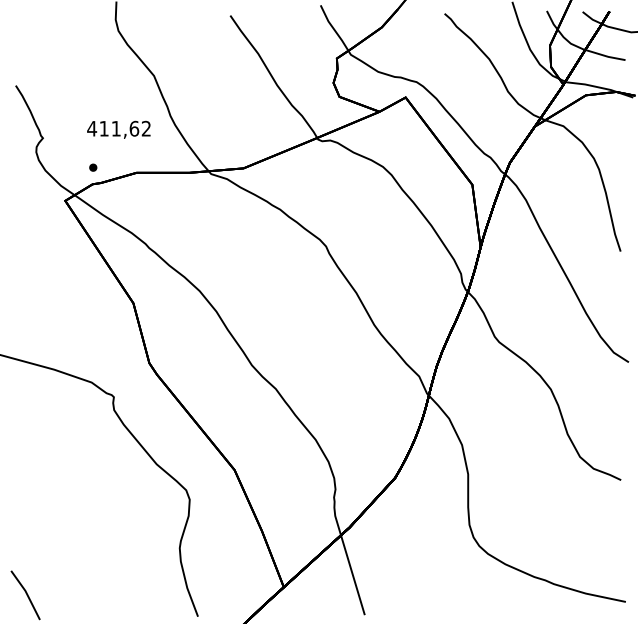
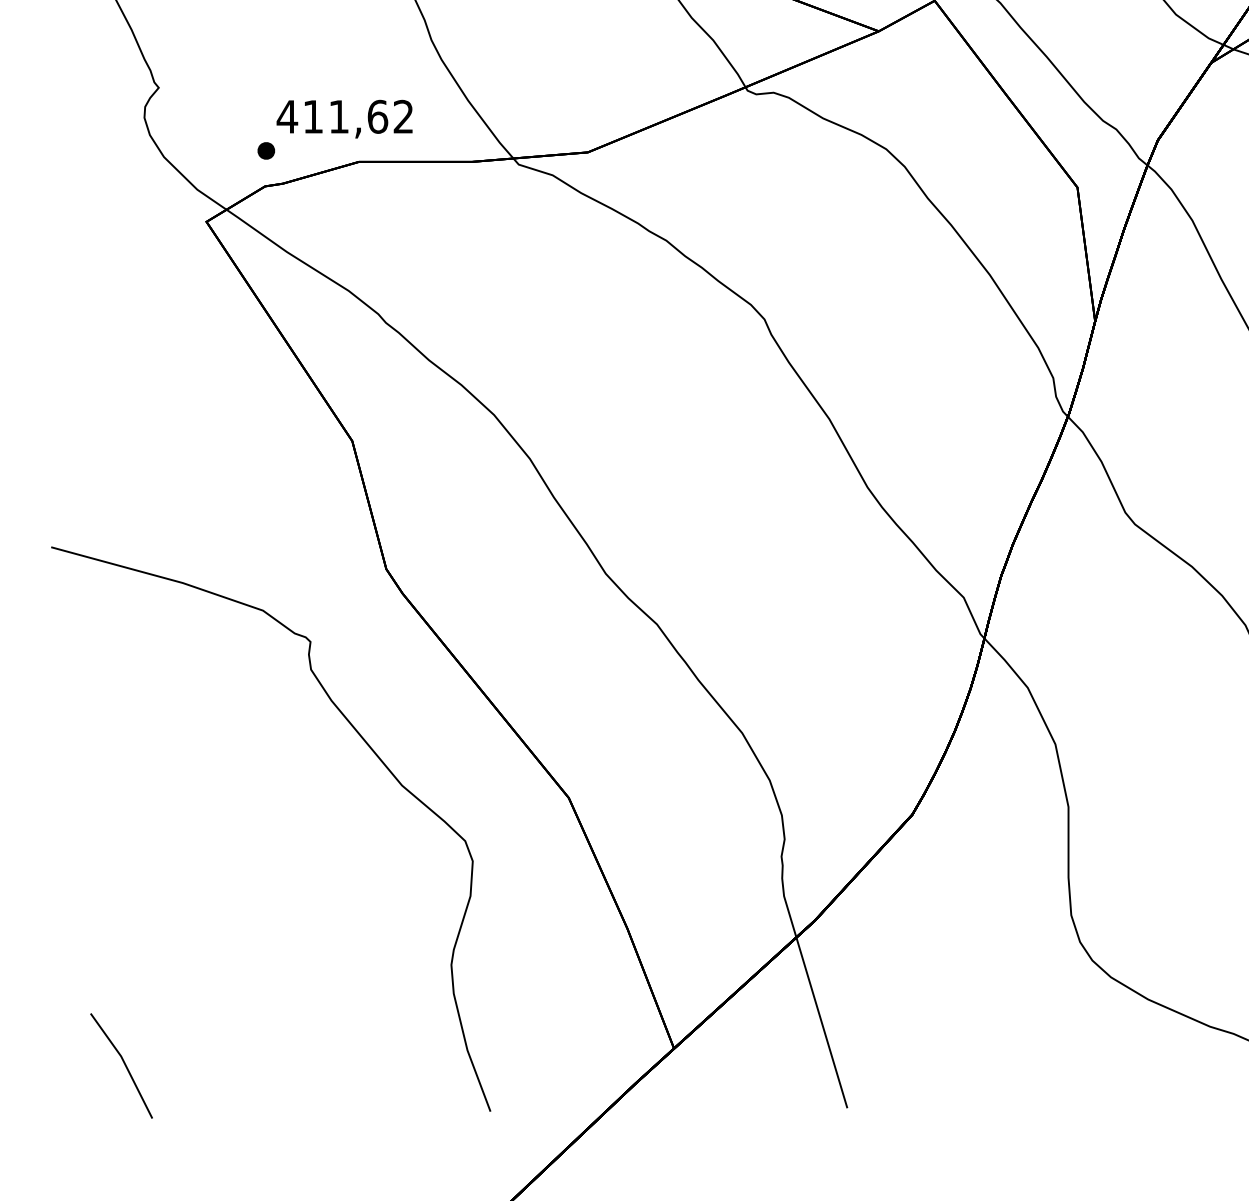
text: (118, 129) -> (343, 118), moved

